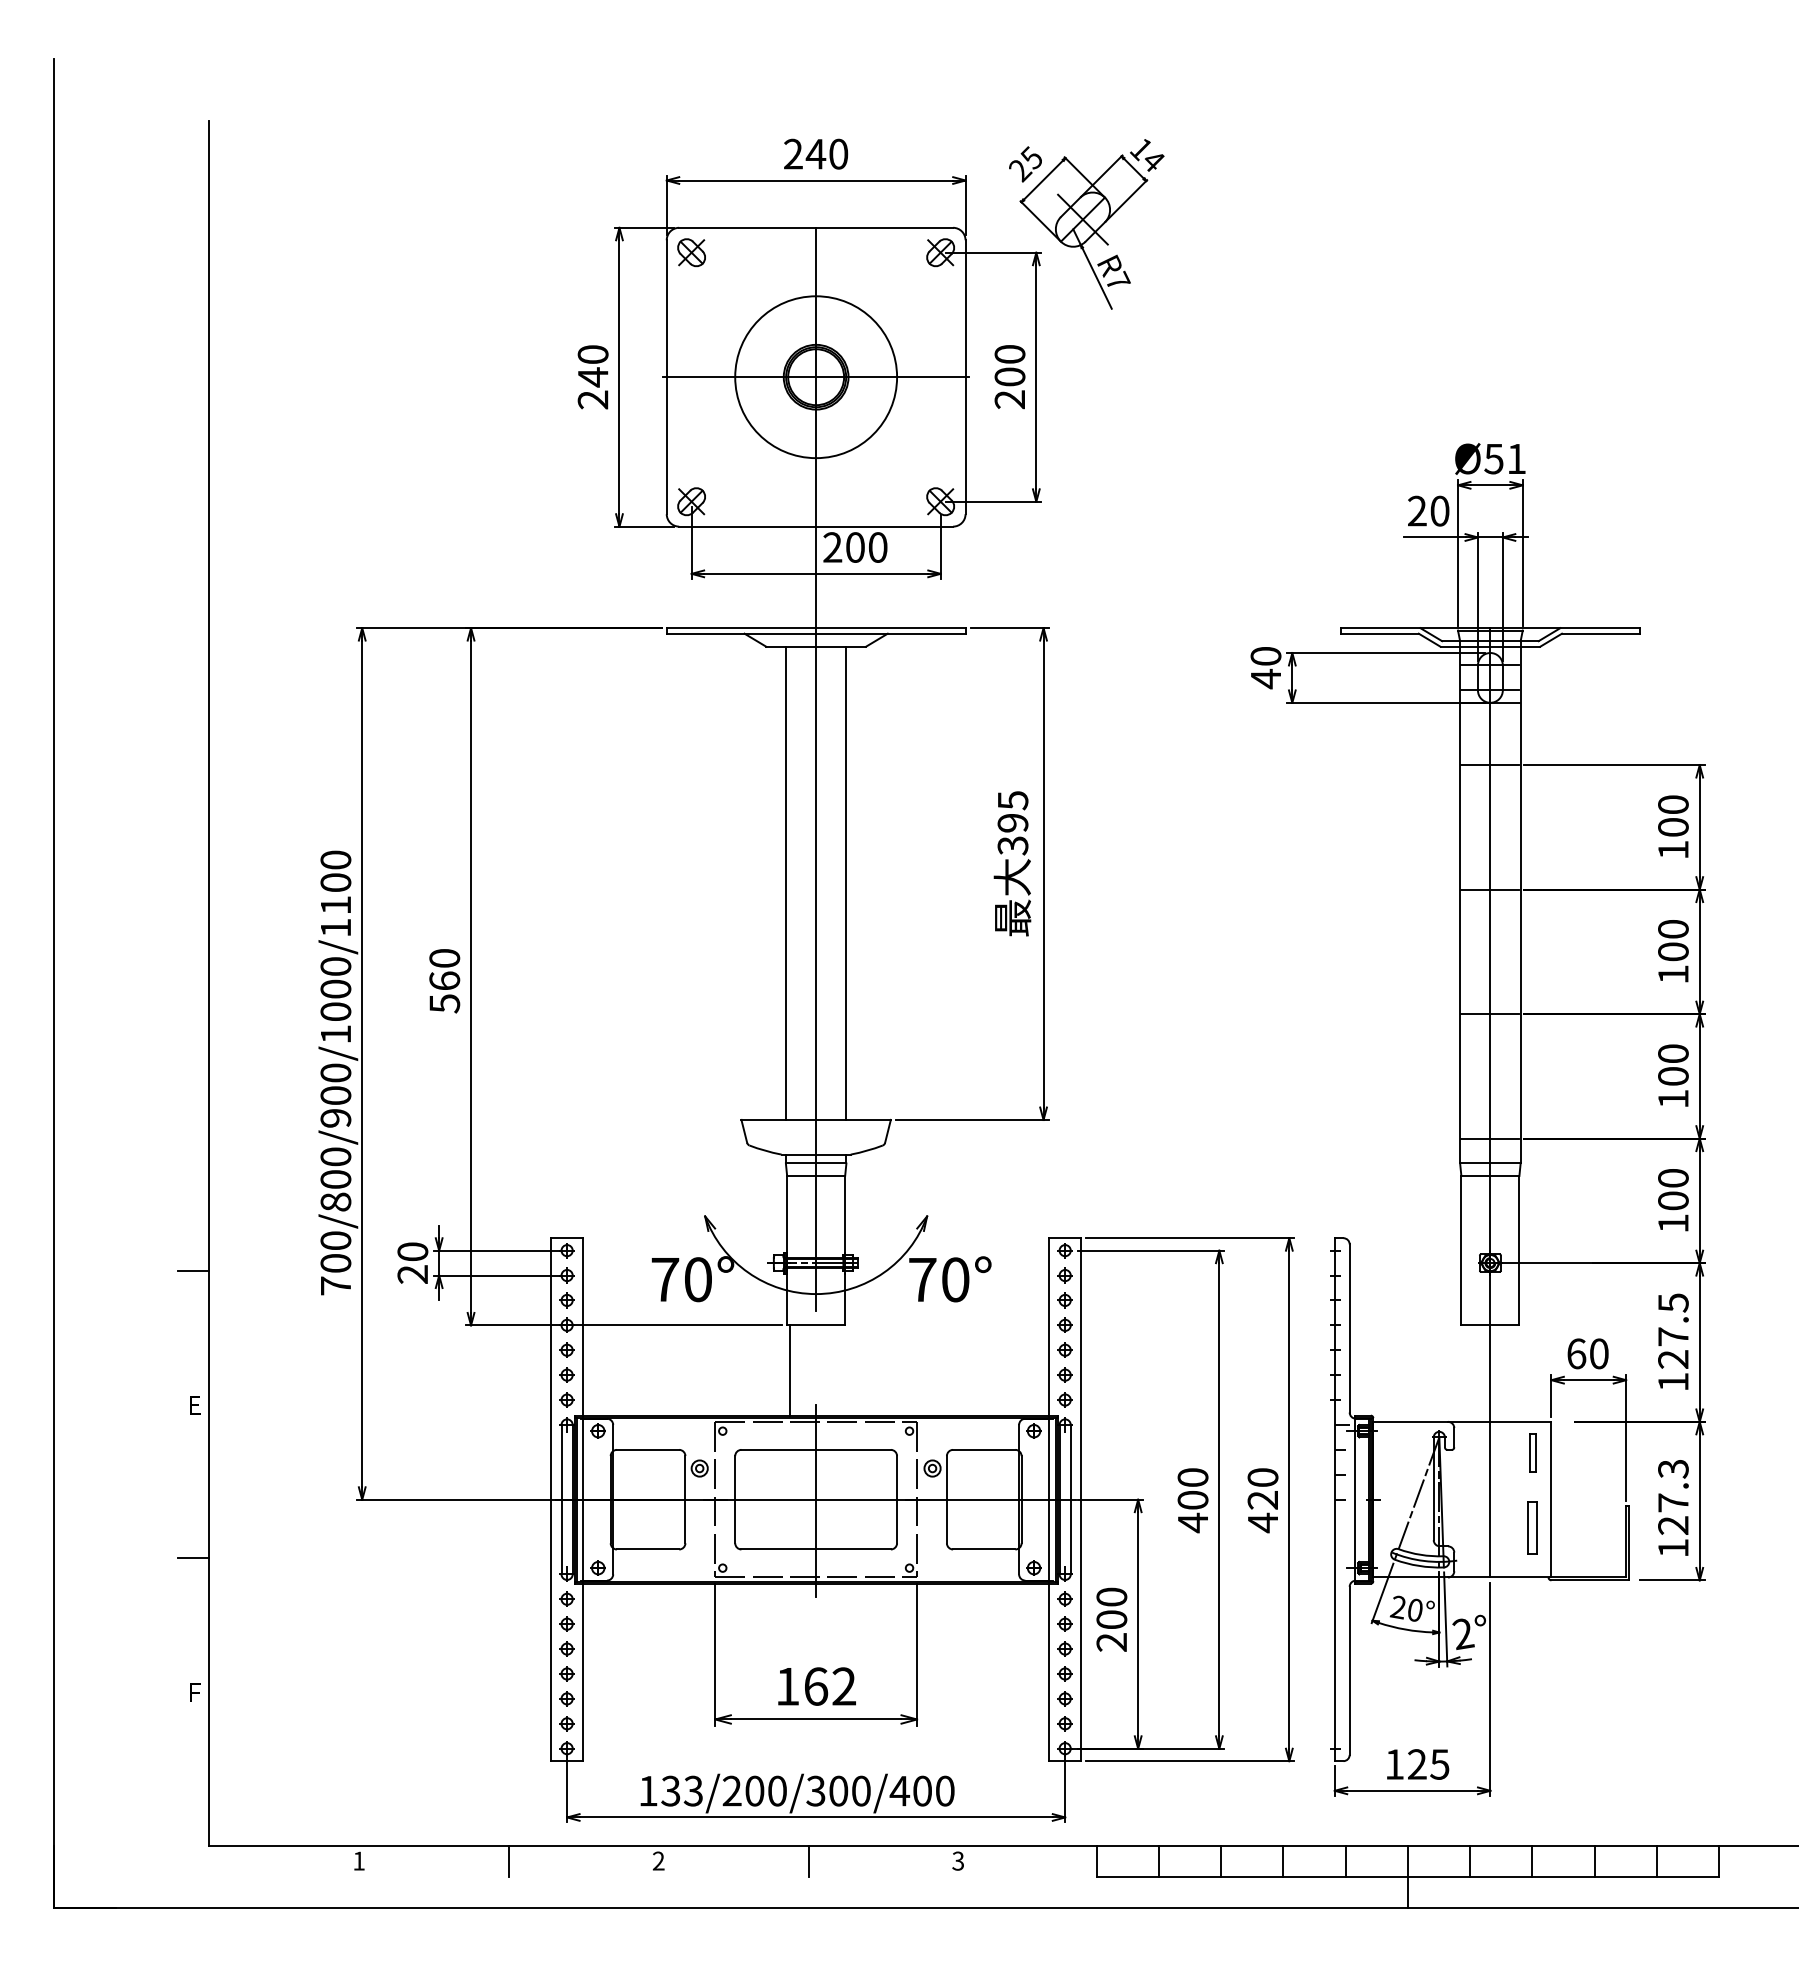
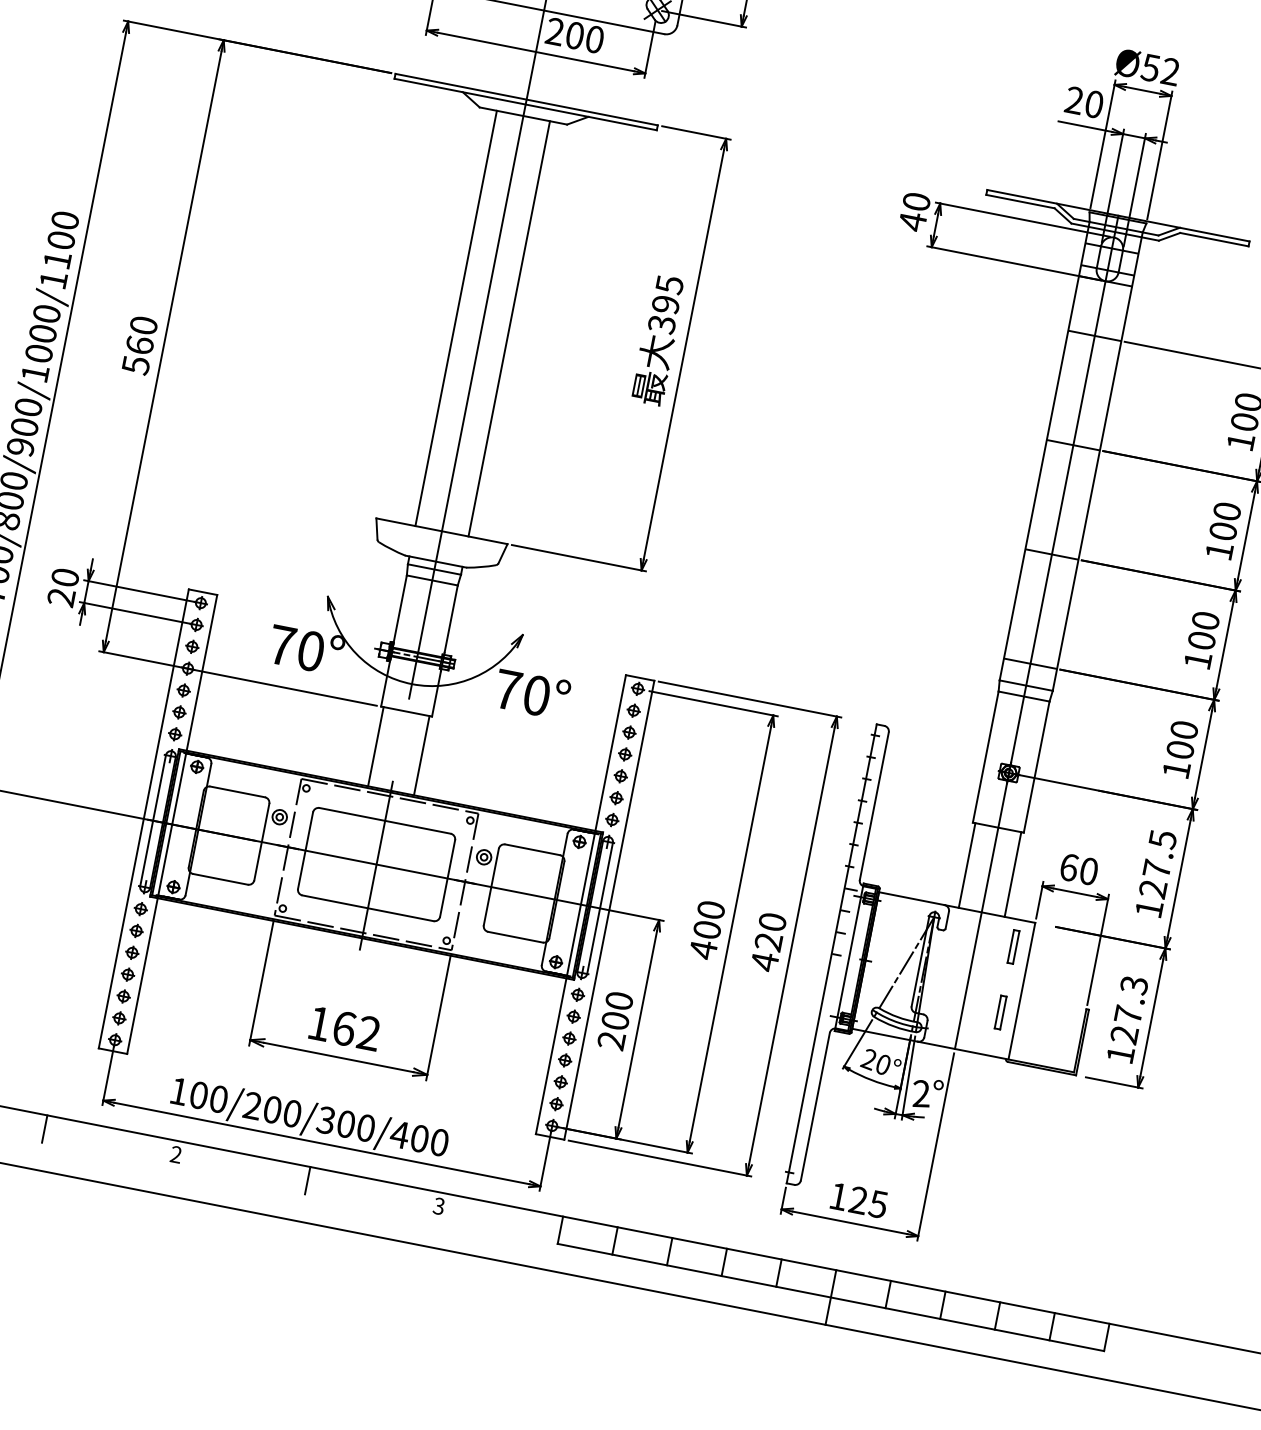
text: (1516, 458) -> (1170, 71), Ø51 -> Ø52
line: (842, 1370) -> (421, 755), added
line: (1464, 1373) -> (967, 865), added
line: (1516, 1373) -> (1012, 874), added
part: (1532, 1527) -> (1000, 1012), size x0.71
text: (681, 1790) -> (208, 1096), 133/200/300/400 -> 100/200/300/400

